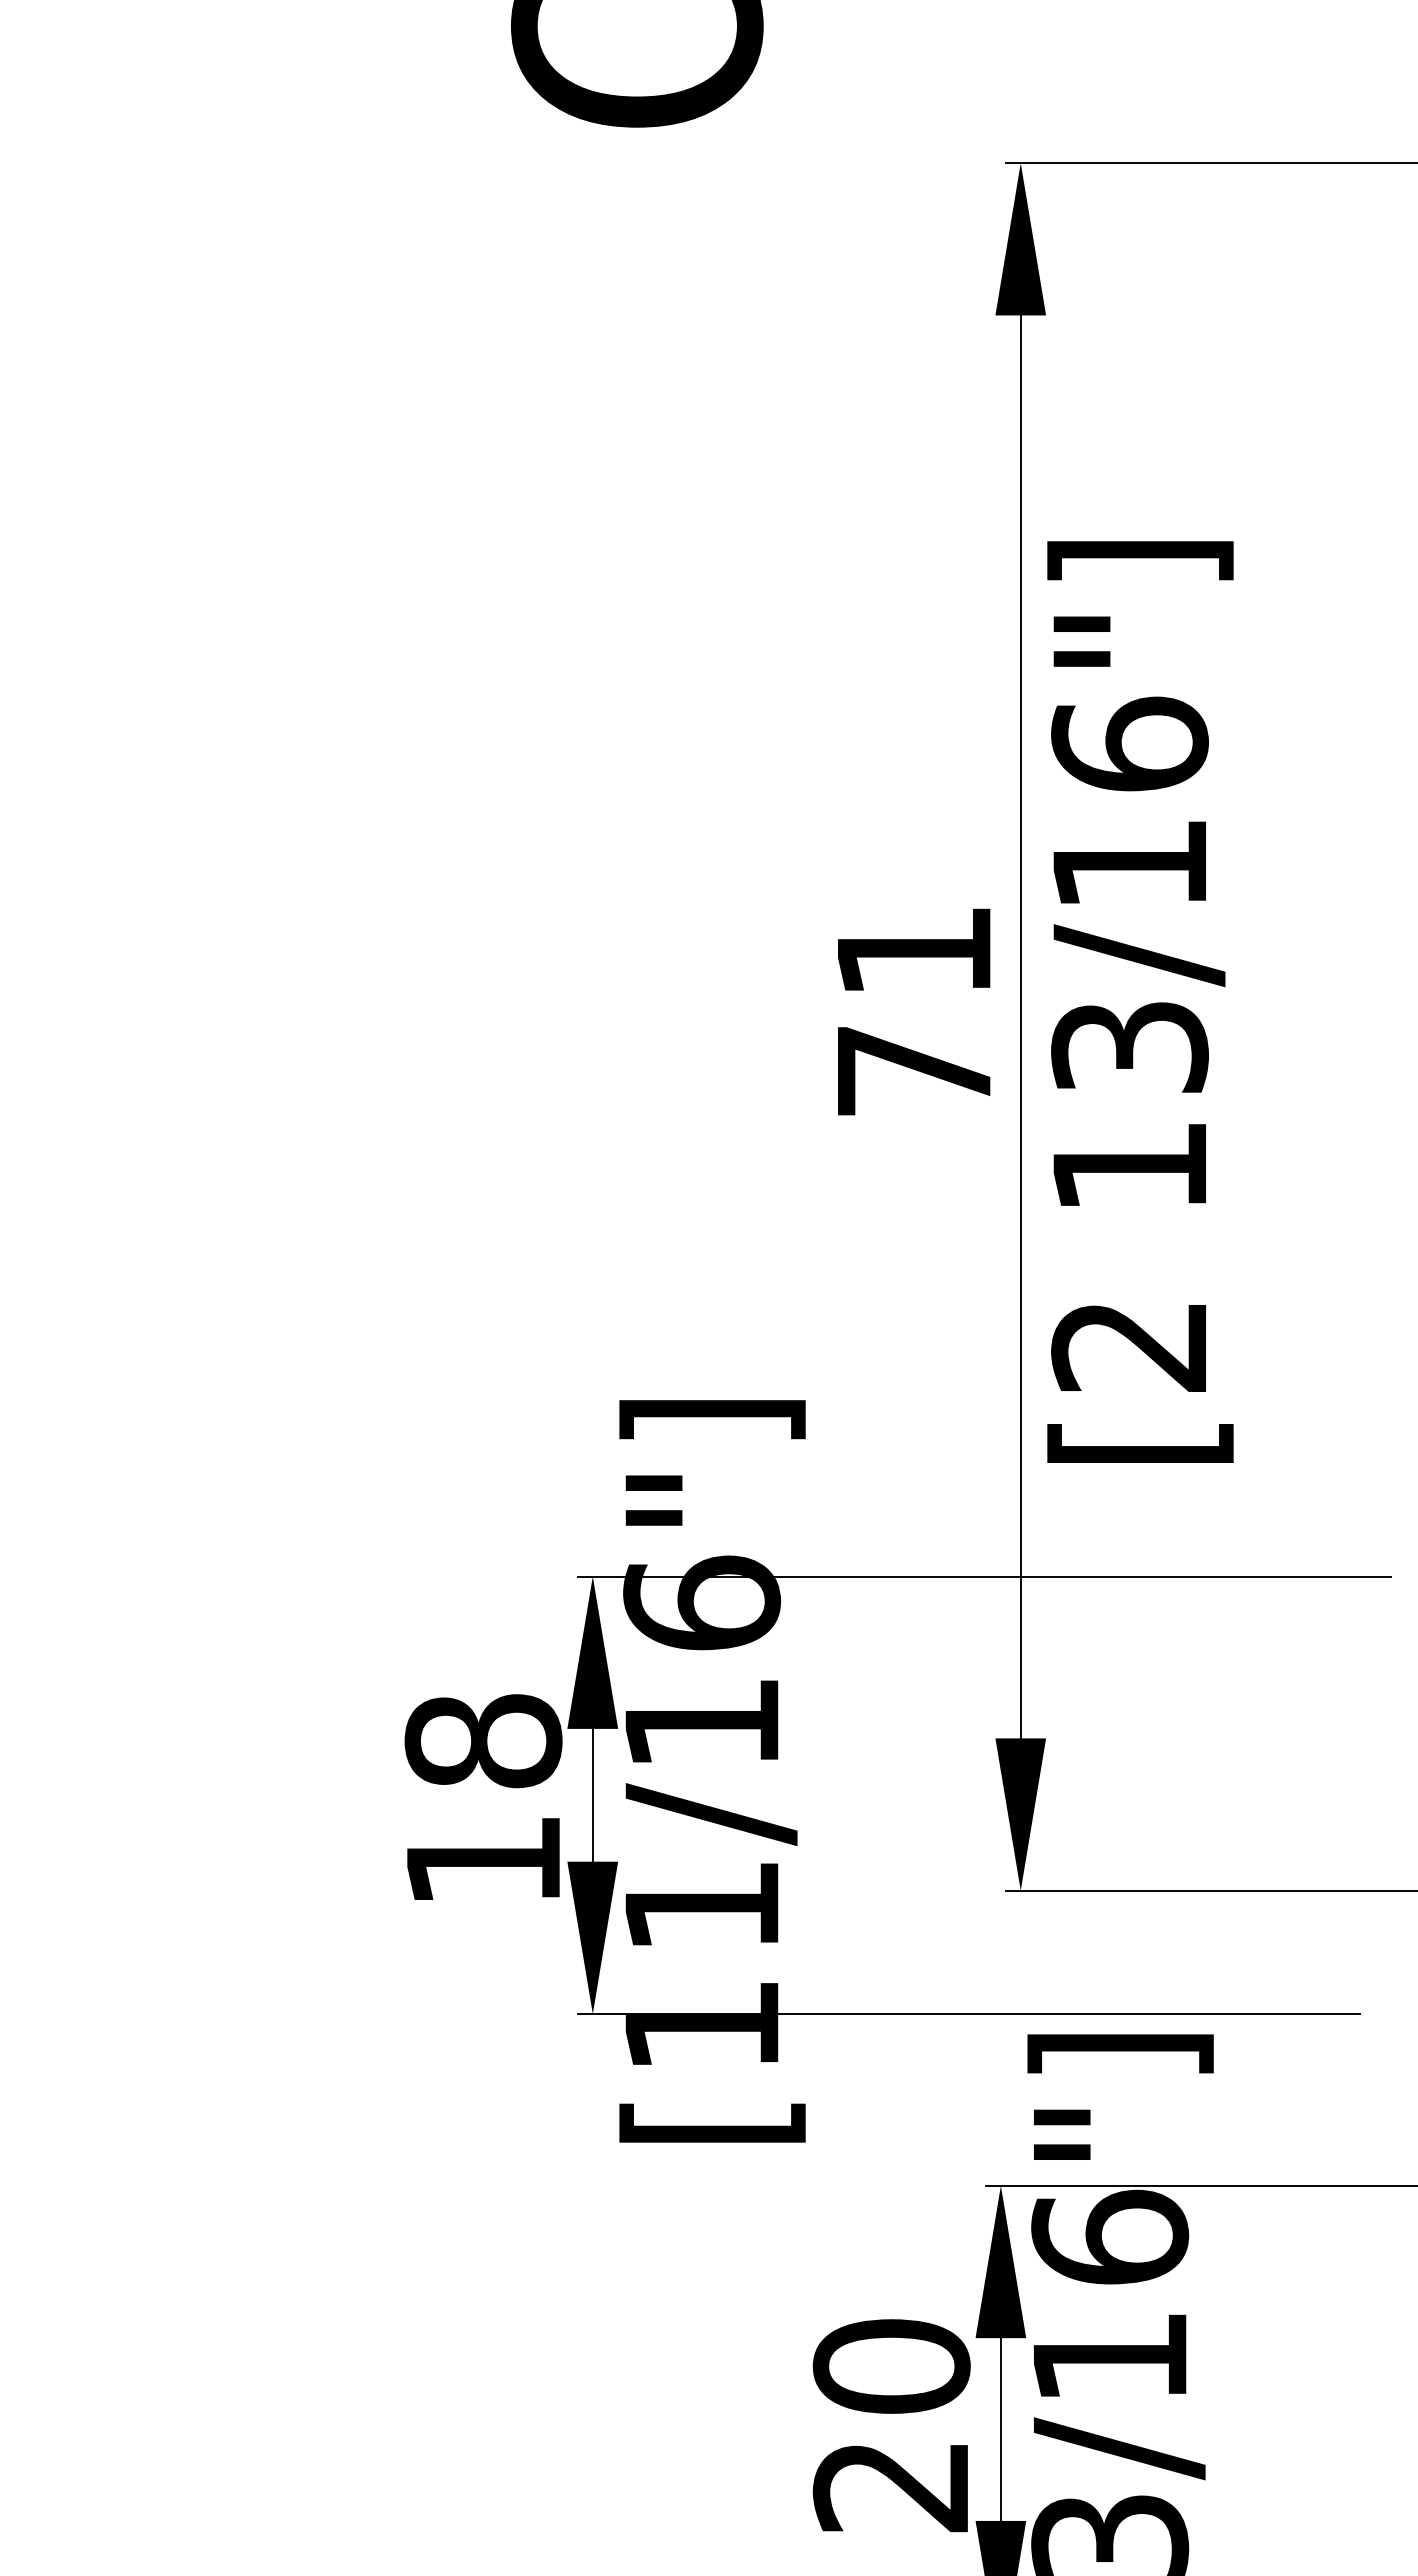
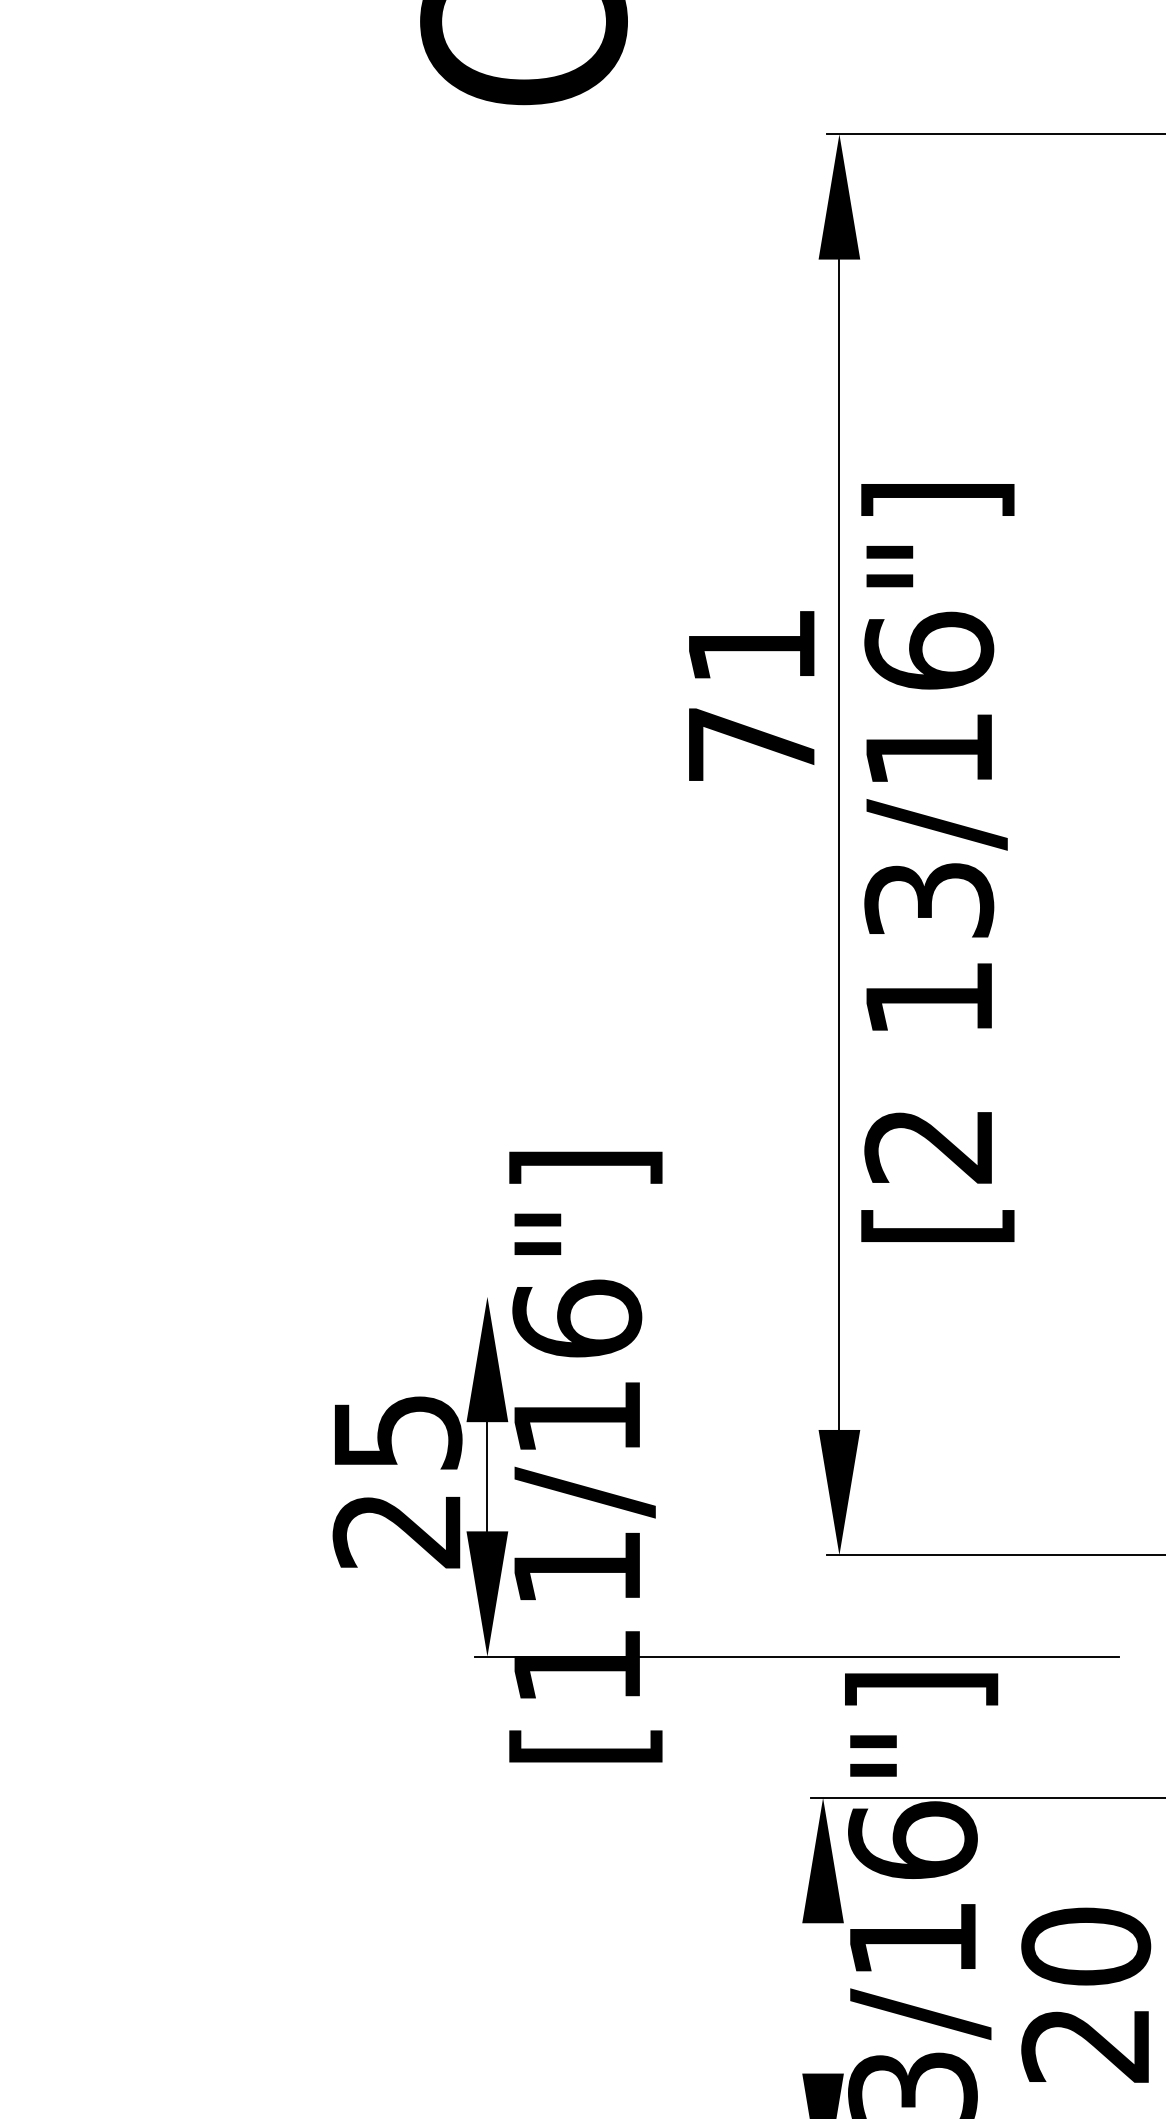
text: (1140, 1001) -> (937, 862), moved
text: (914, 1011) -> (752, 695), moved
line: (984, 1576) -> (809, 1296), removed
text: (483, 1800) -> (397, 1481), 18 -> 25
text: (891, 2425) -> (1085, 1995), moved
line: (1000, 2429) -> (822, 1998), removed

